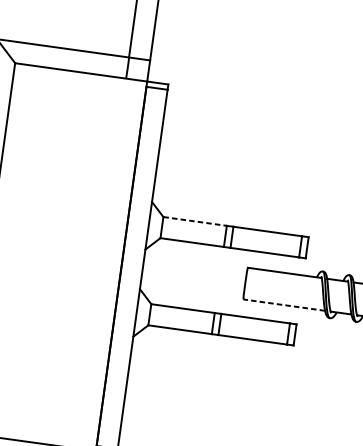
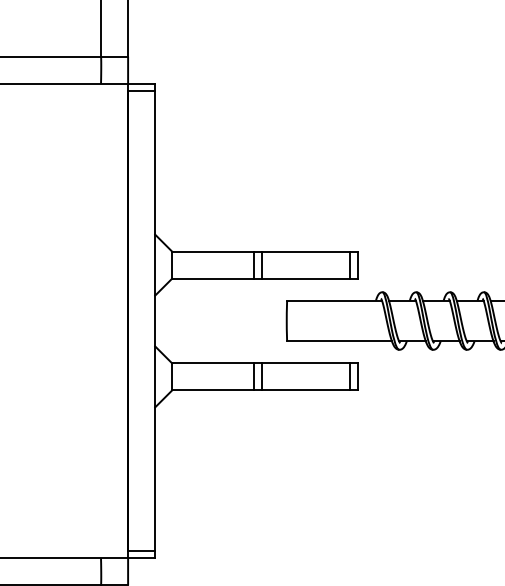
line: (194, 221) -> (212, 251), dashed -> solid
line: (284, 305) -> (339, 341), dashed -> solid

